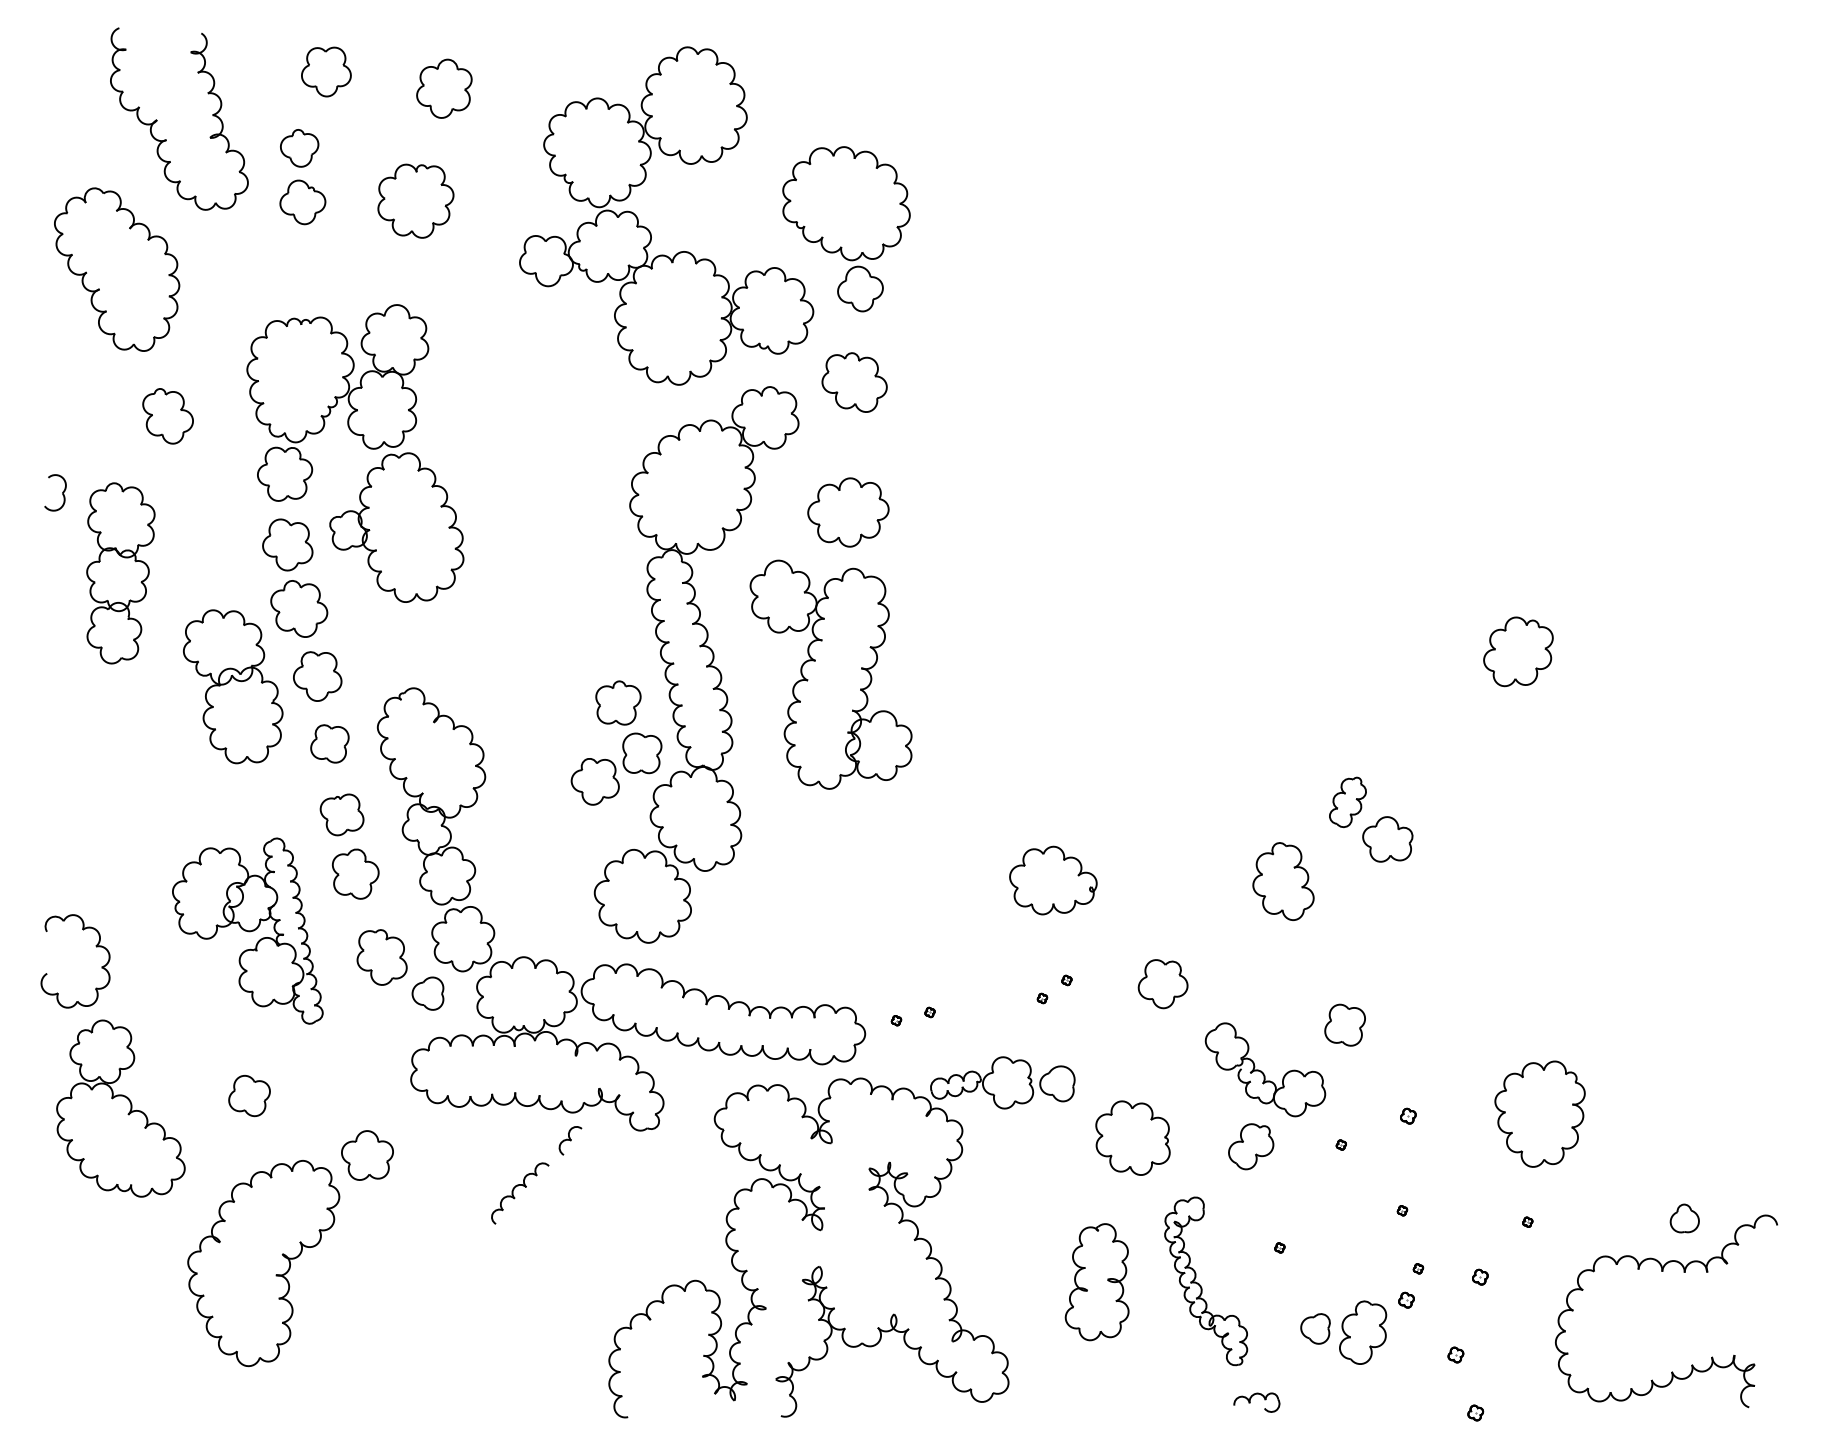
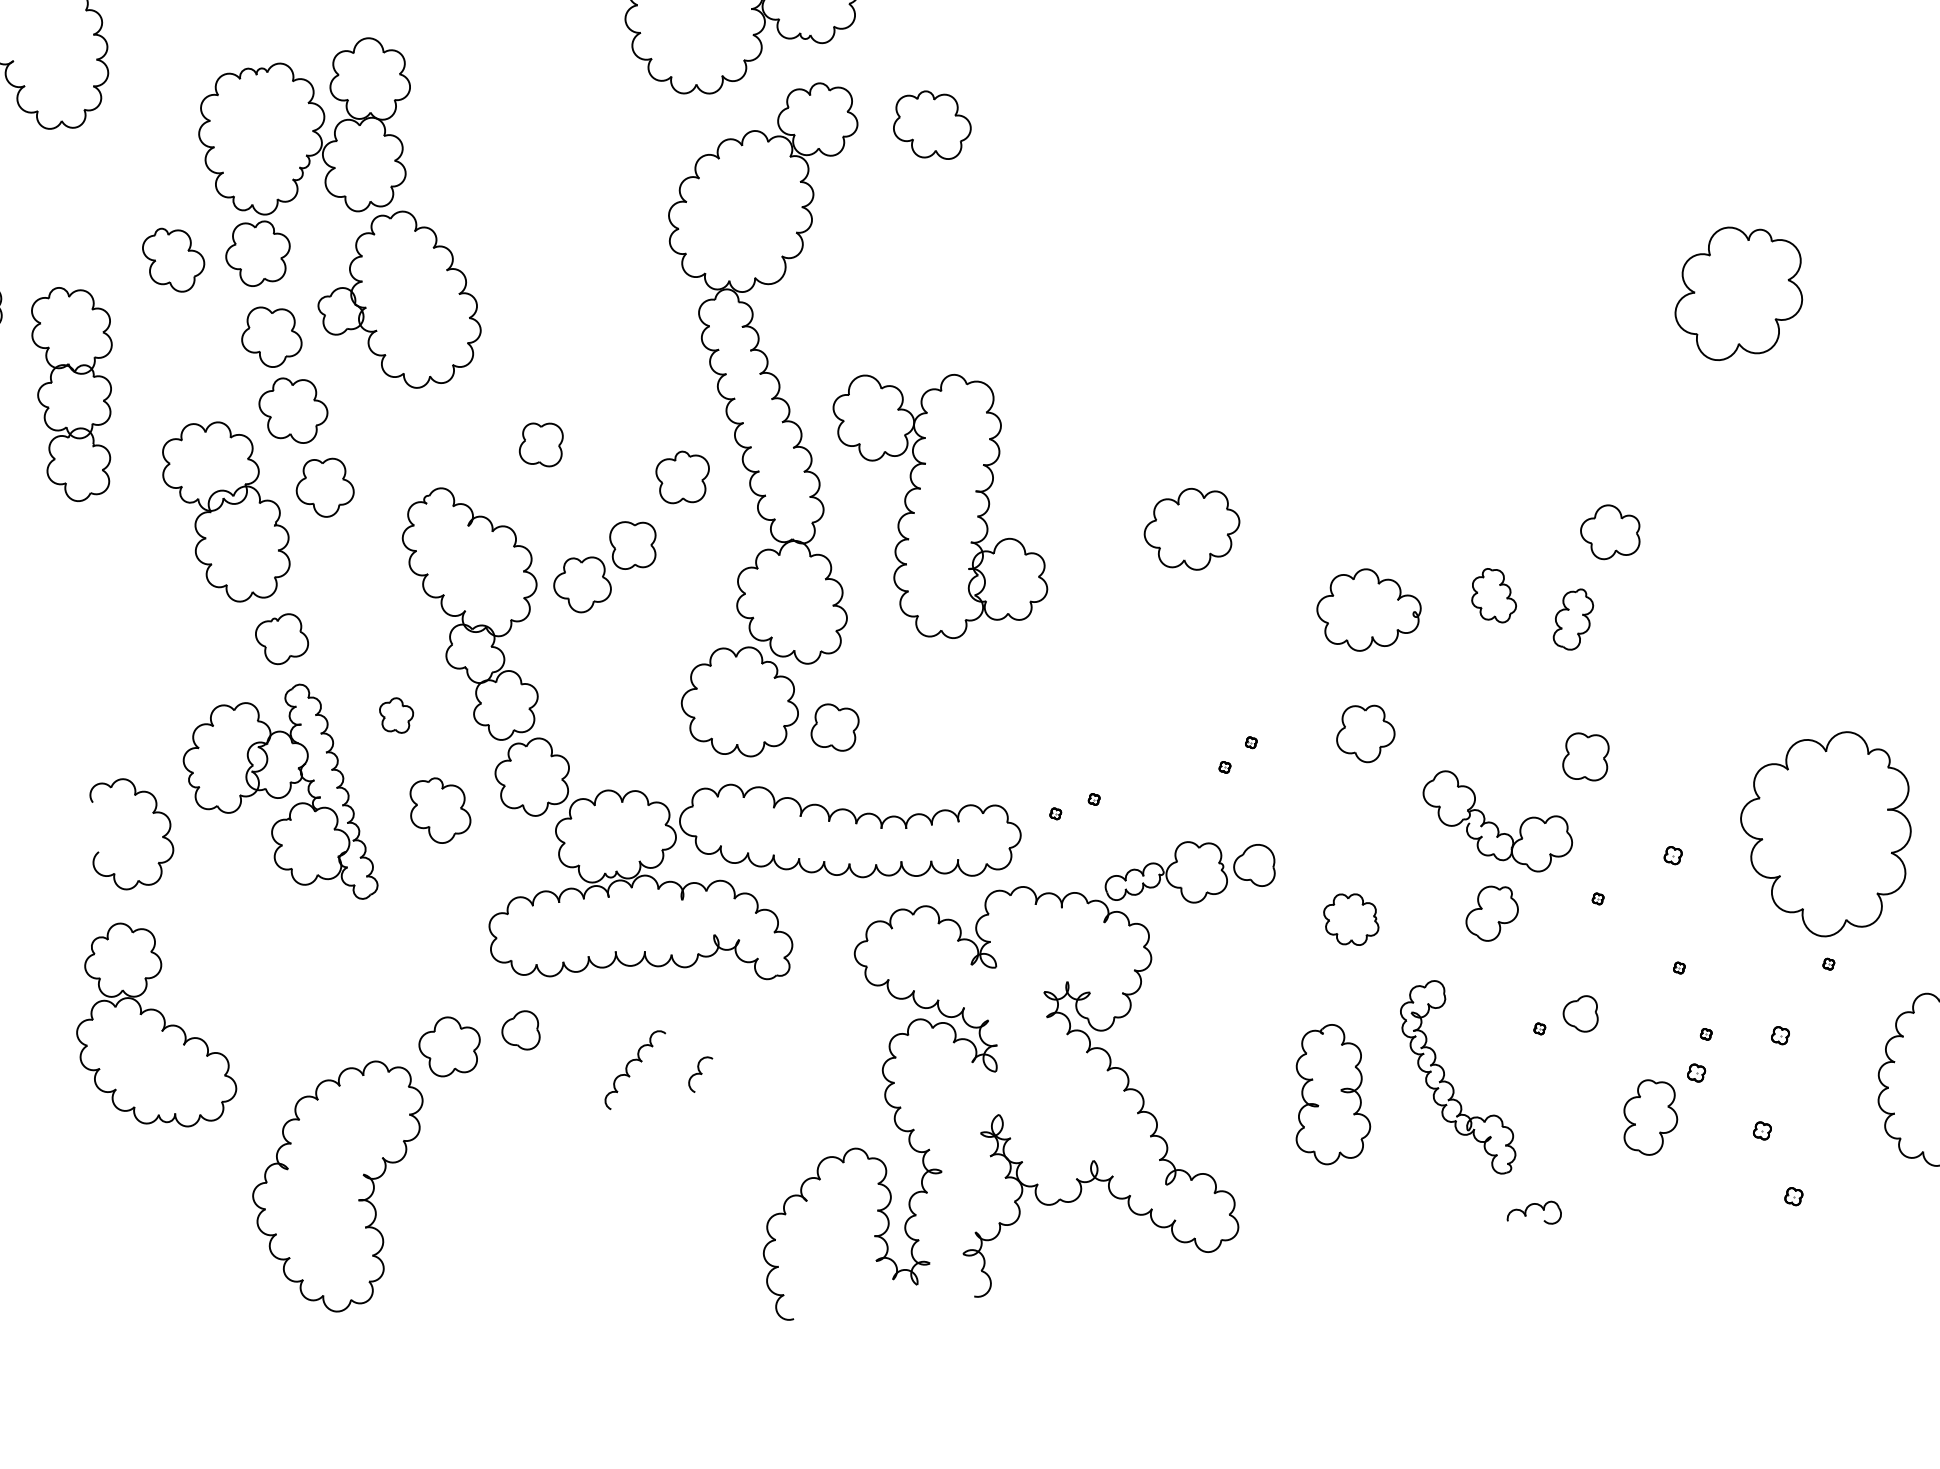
part: (854, 382) -> (931, 125), moved
part: (167, 416) -> (173, 260), moved
part: (848, 512) -> (1192, 529), moved
part: (1518, 651) -> (1738, 291), size x1.6
part: (830, 674) -> (940, 502), moved
part: (329, 743) -> (540, 444), moved
part: (616, 768) -> (605, 566), moved
part: (1347, 802) -> (1572, 620), moved
part: (341, 814) -> (281, 638), moved
part: (355, 873) -> (396, 715), size x0.6
part: (1053, 880) -> (1369, 609), moved
part: (1283, 881) -> (1493, 595), size x0.6
part: (95, 946) -> (152, 813), moved
part: (427, 993) -> (520, 1030), moved
part: (249, 1096) -> (835, 728), moved
part: (1539, 1113) -> (1827, 834), size x1.6
part: (1132, 1137) -> (1350, 918), size x0.6
part: (570, 1140) -> (701, 1074), moved
part: (1315, 1328) -> (1580, 1014), moved

